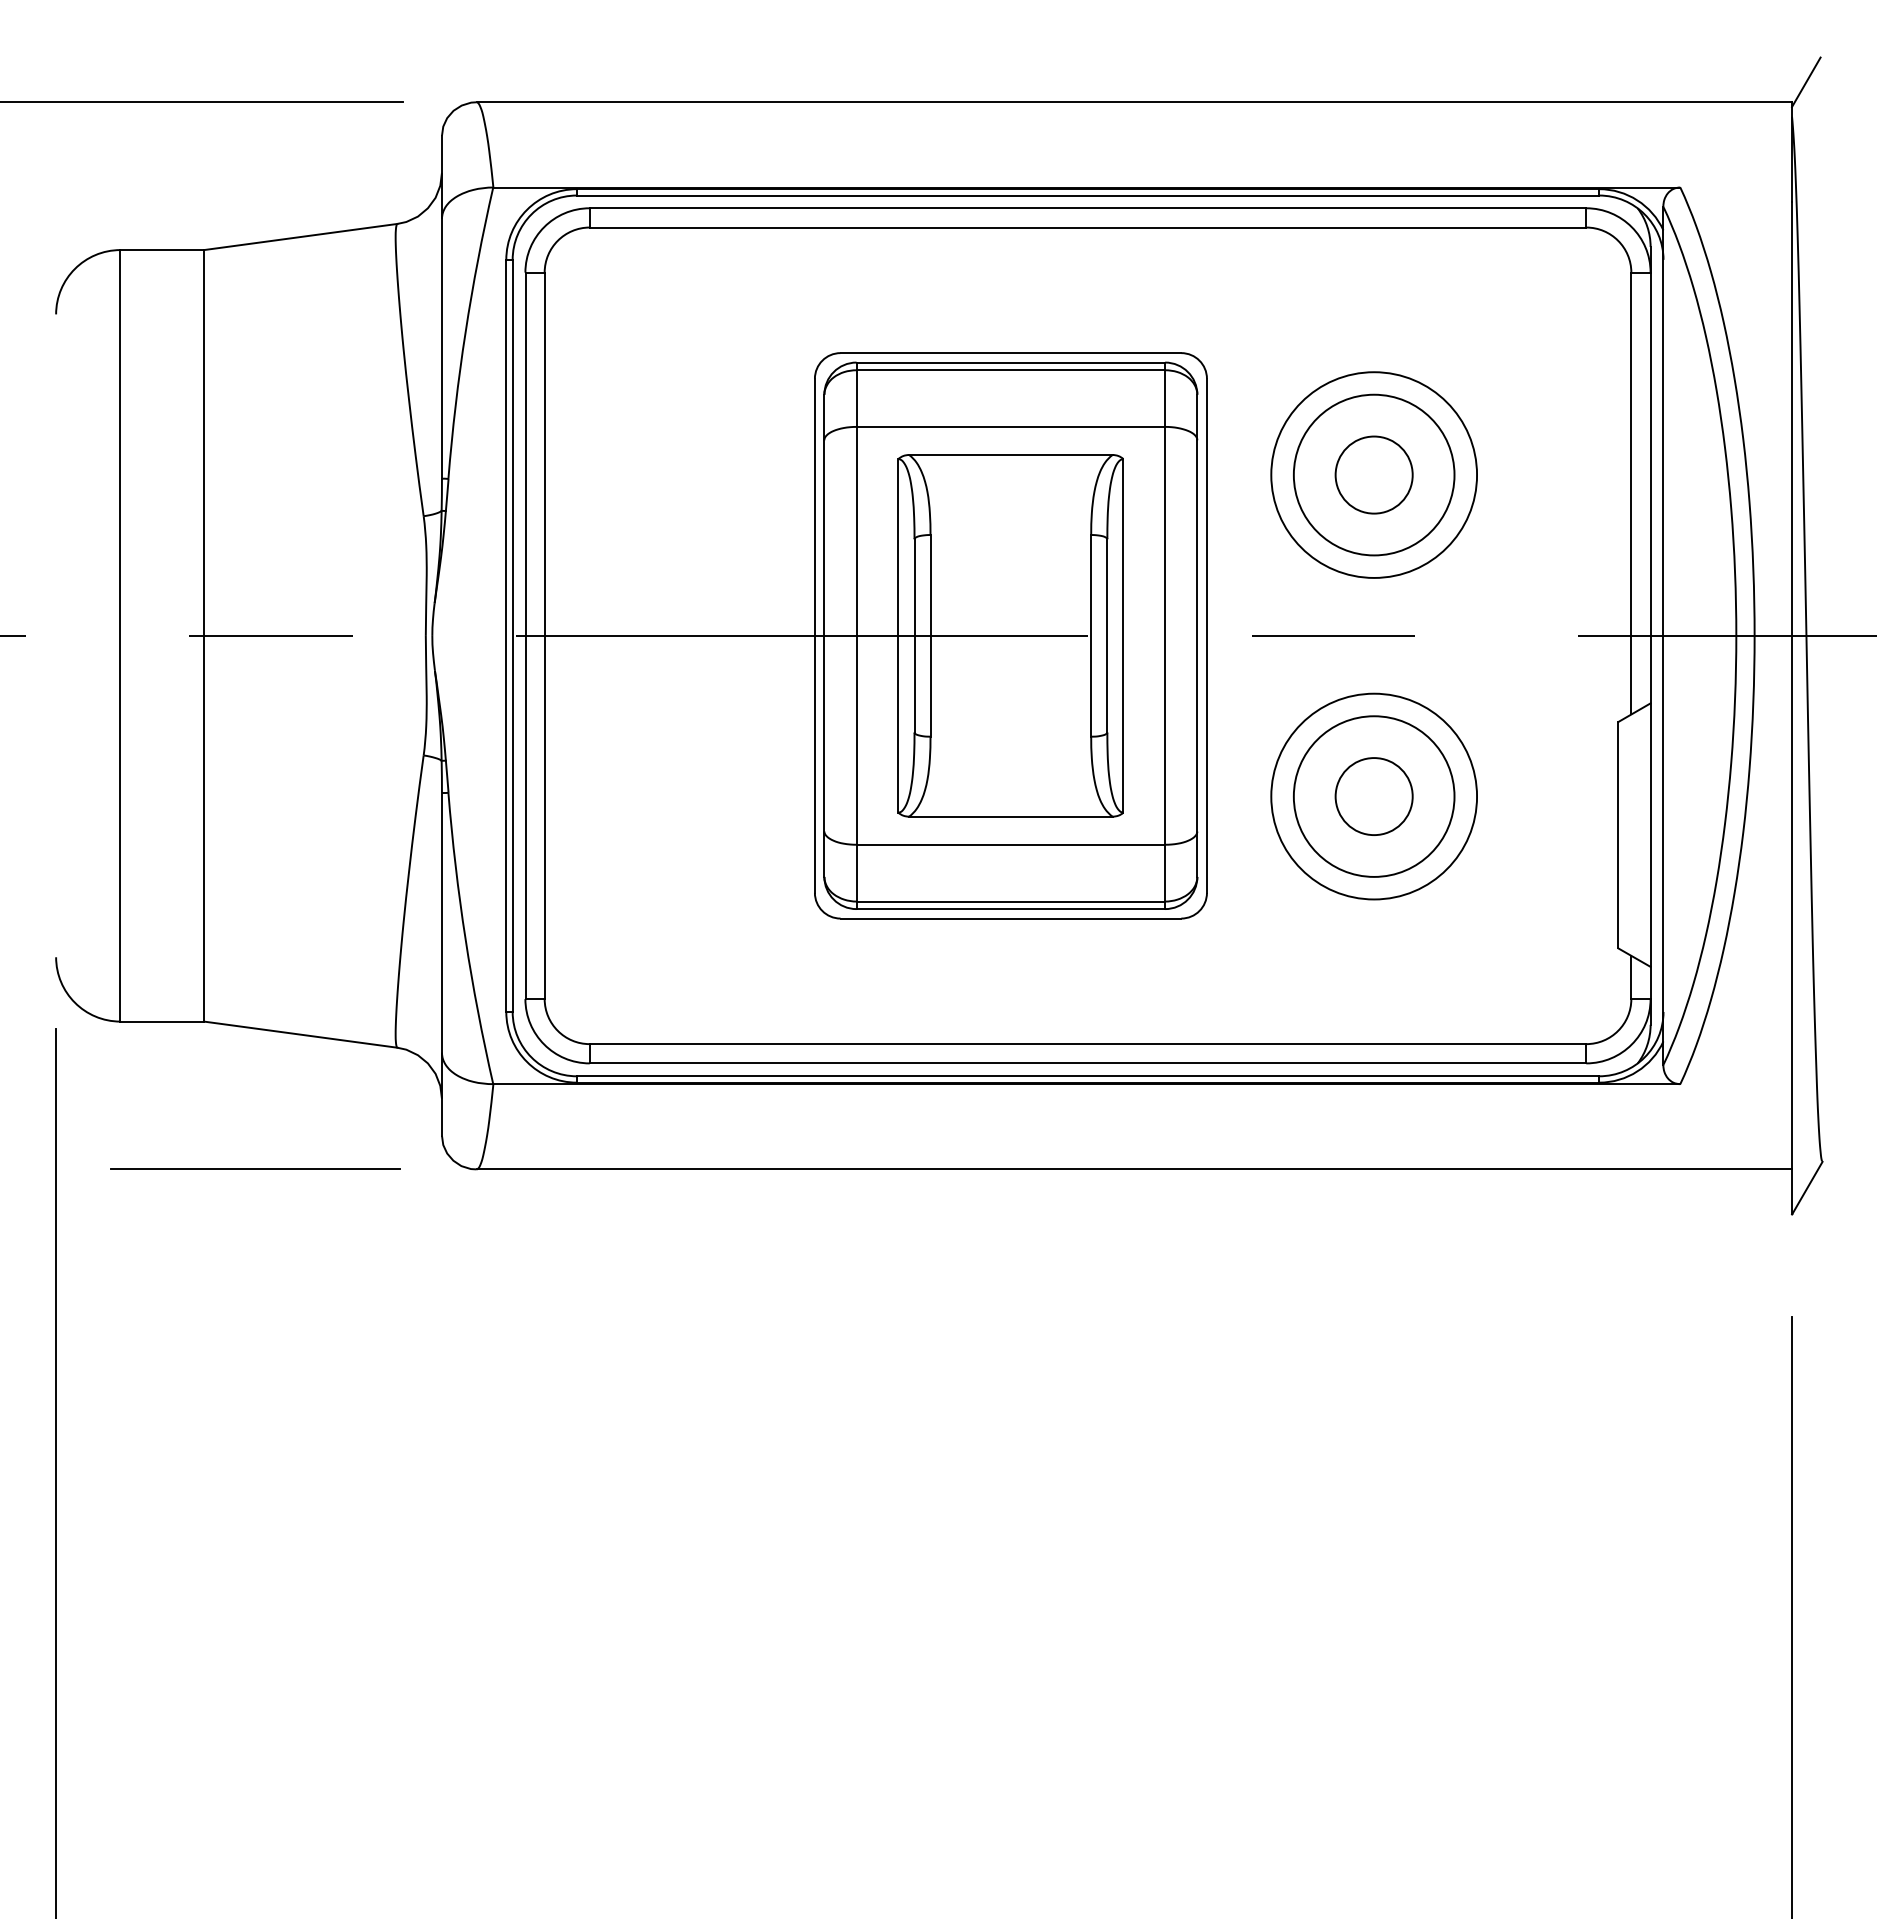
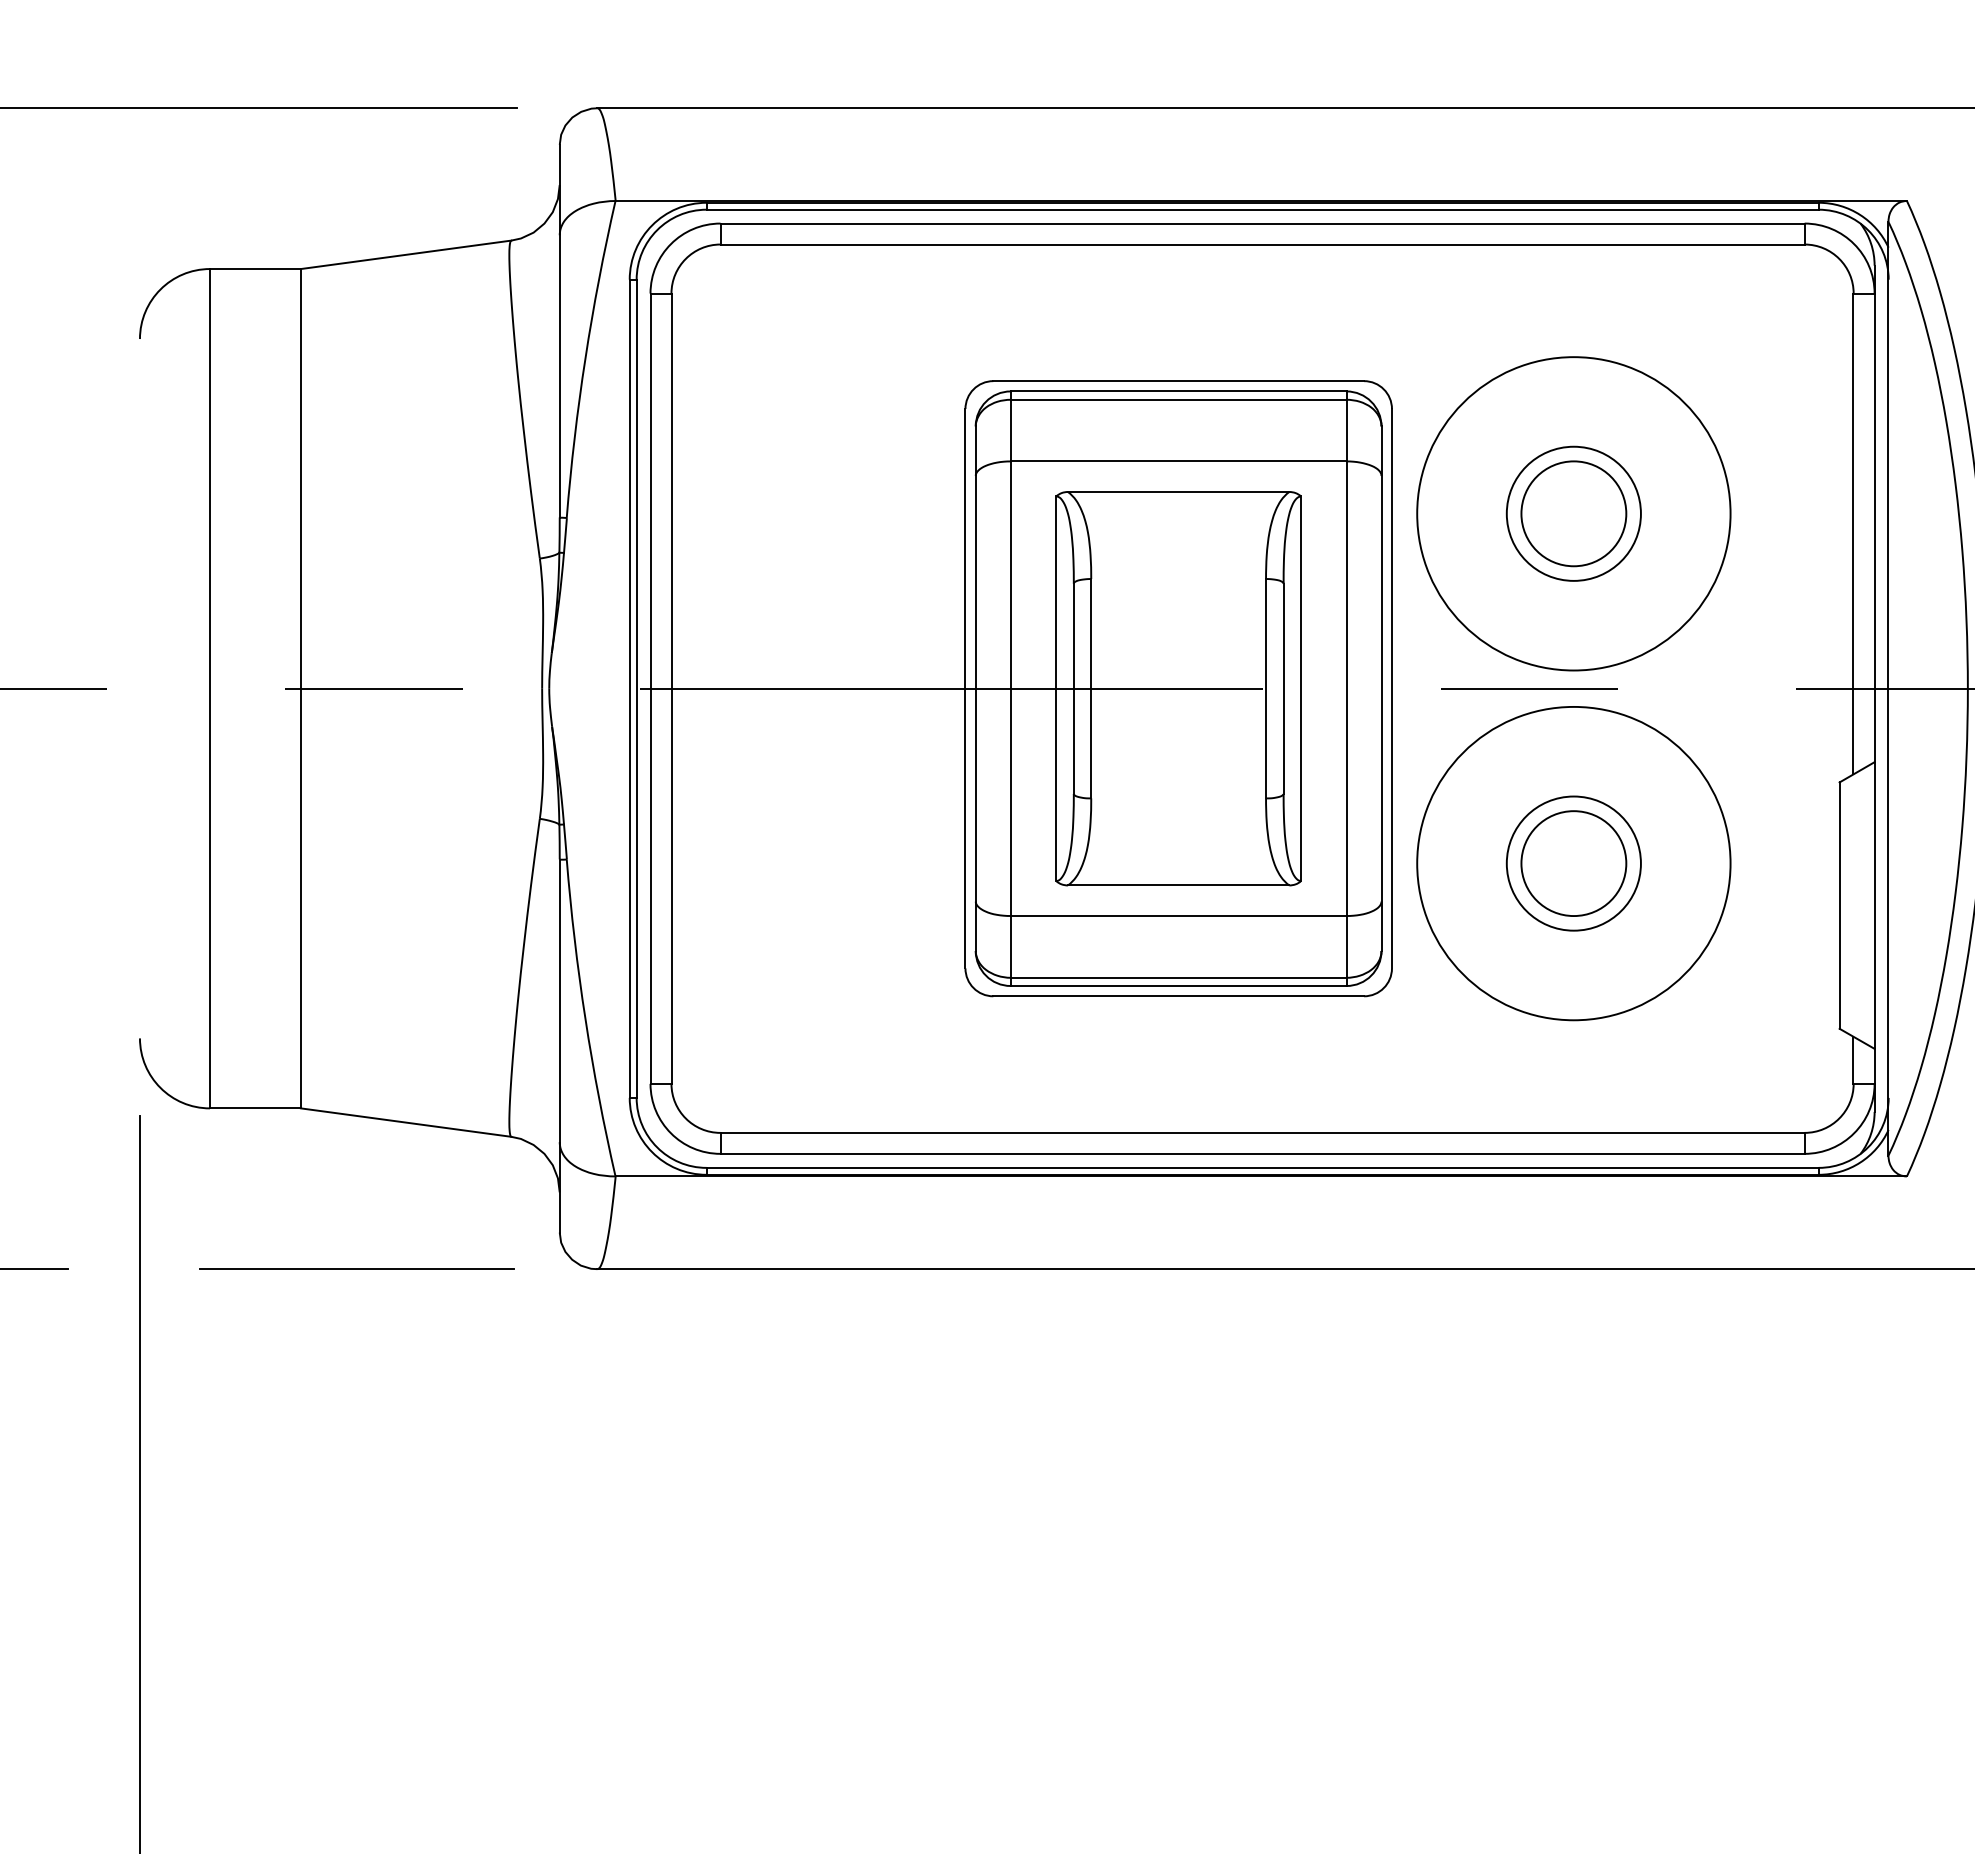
circle: (1373, 474) -> (1573, 513), size x0.6
circle: (1373, 474) -> (1573, 513), size x1.6
circle: (1374, 474) -> (1574, 513), size x1.4
circle: (1373, 796) -> (1573, 863), size x0.6
circle: (1373, 796) -> (1573, 863), size x1.6
circle: (1374, 796) -> (1574, 863), size x1.4

